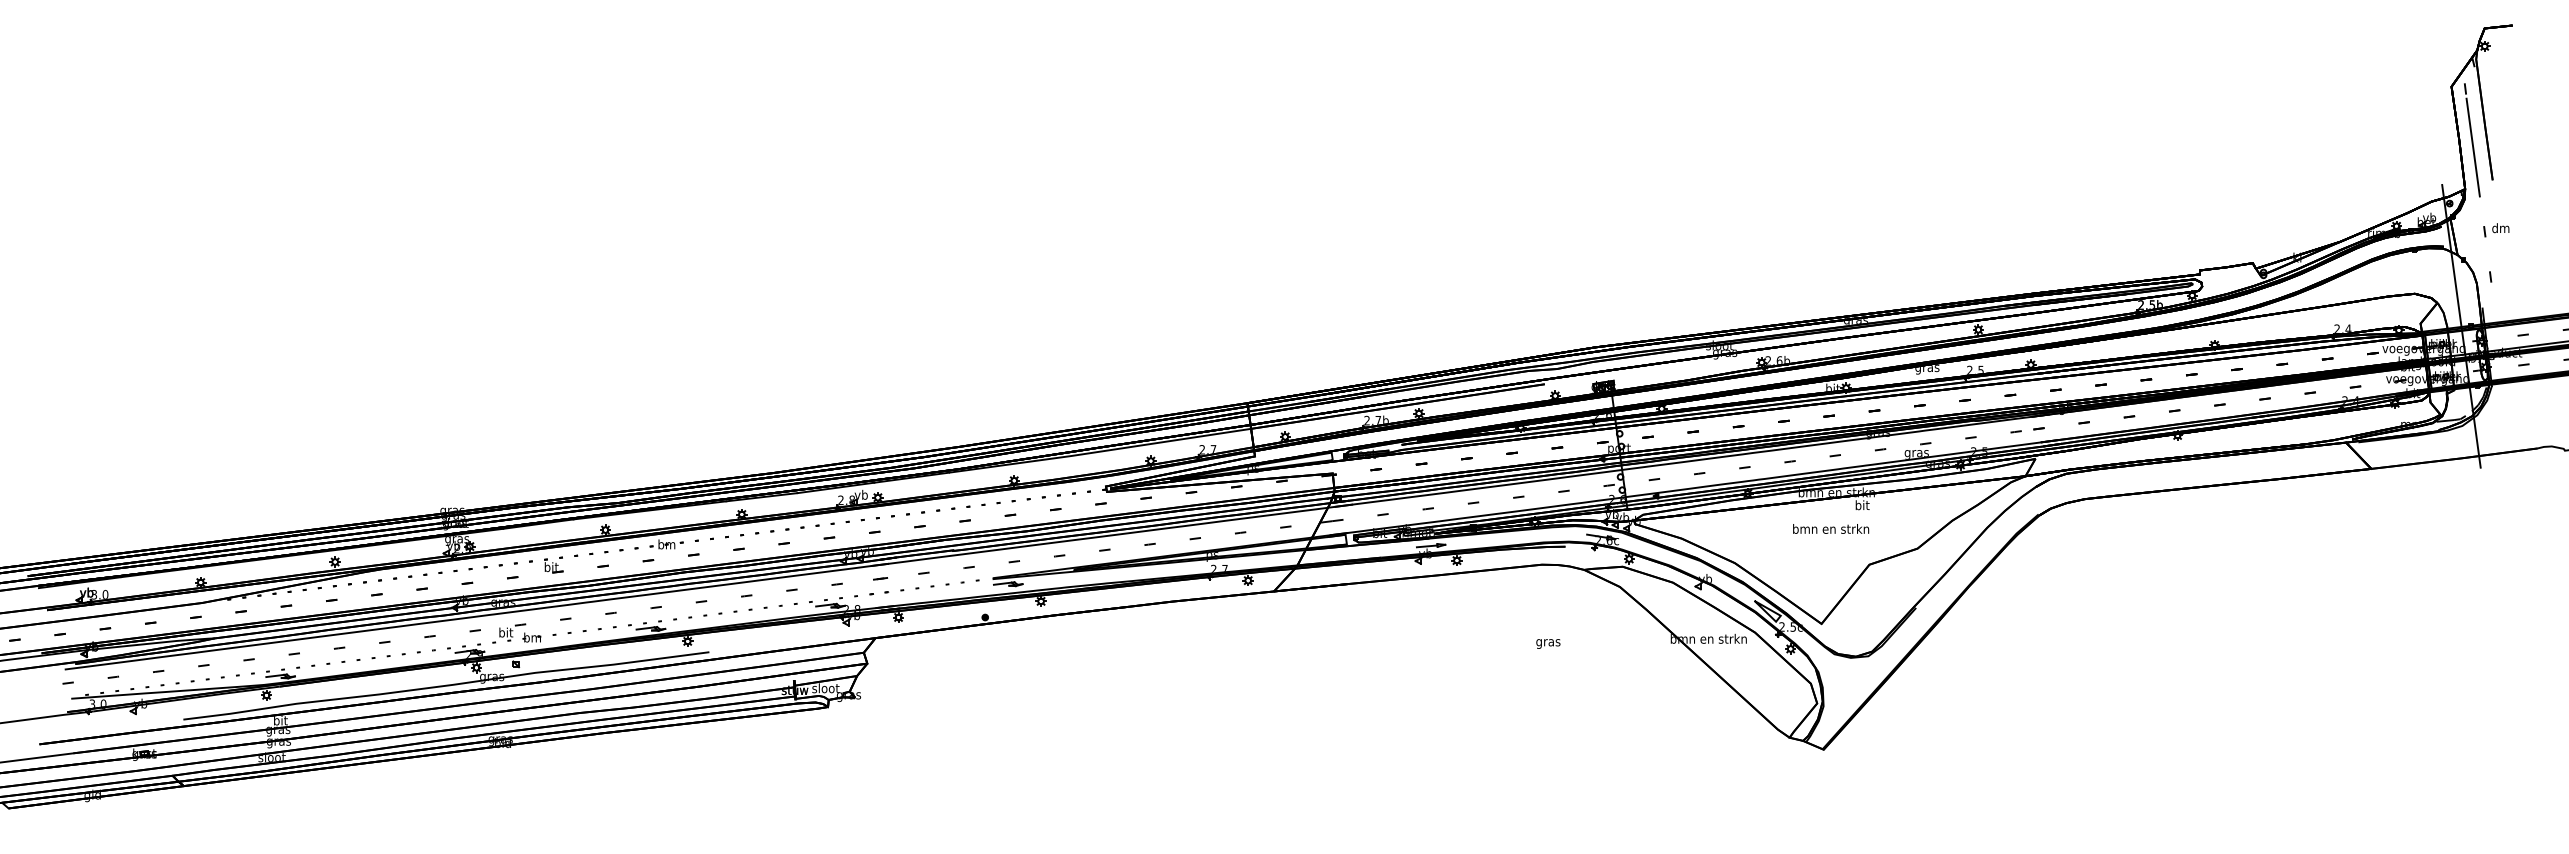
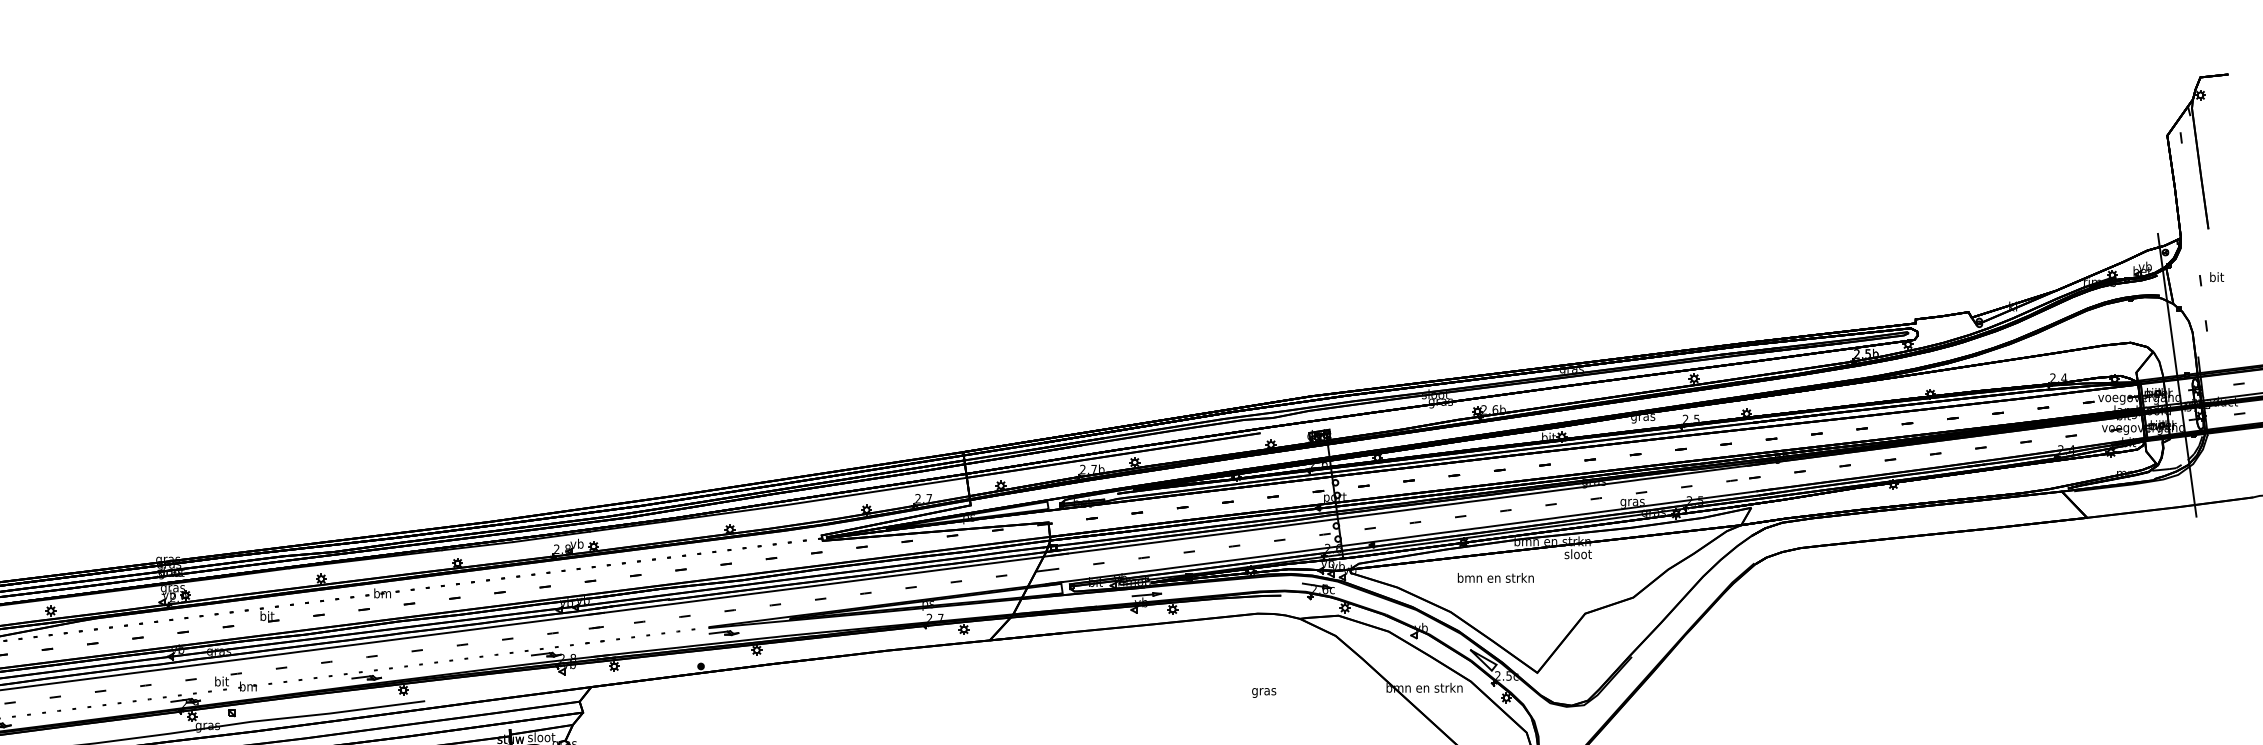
line: (2472, 147) -> (2188, 196), removed
text: (2500, 228) -> (2216, 277), dm -> bit
text: (1862, 505) -> (1578, 554), bit -> sloot
text: (1831, 528) -> (1496, 577), moved

